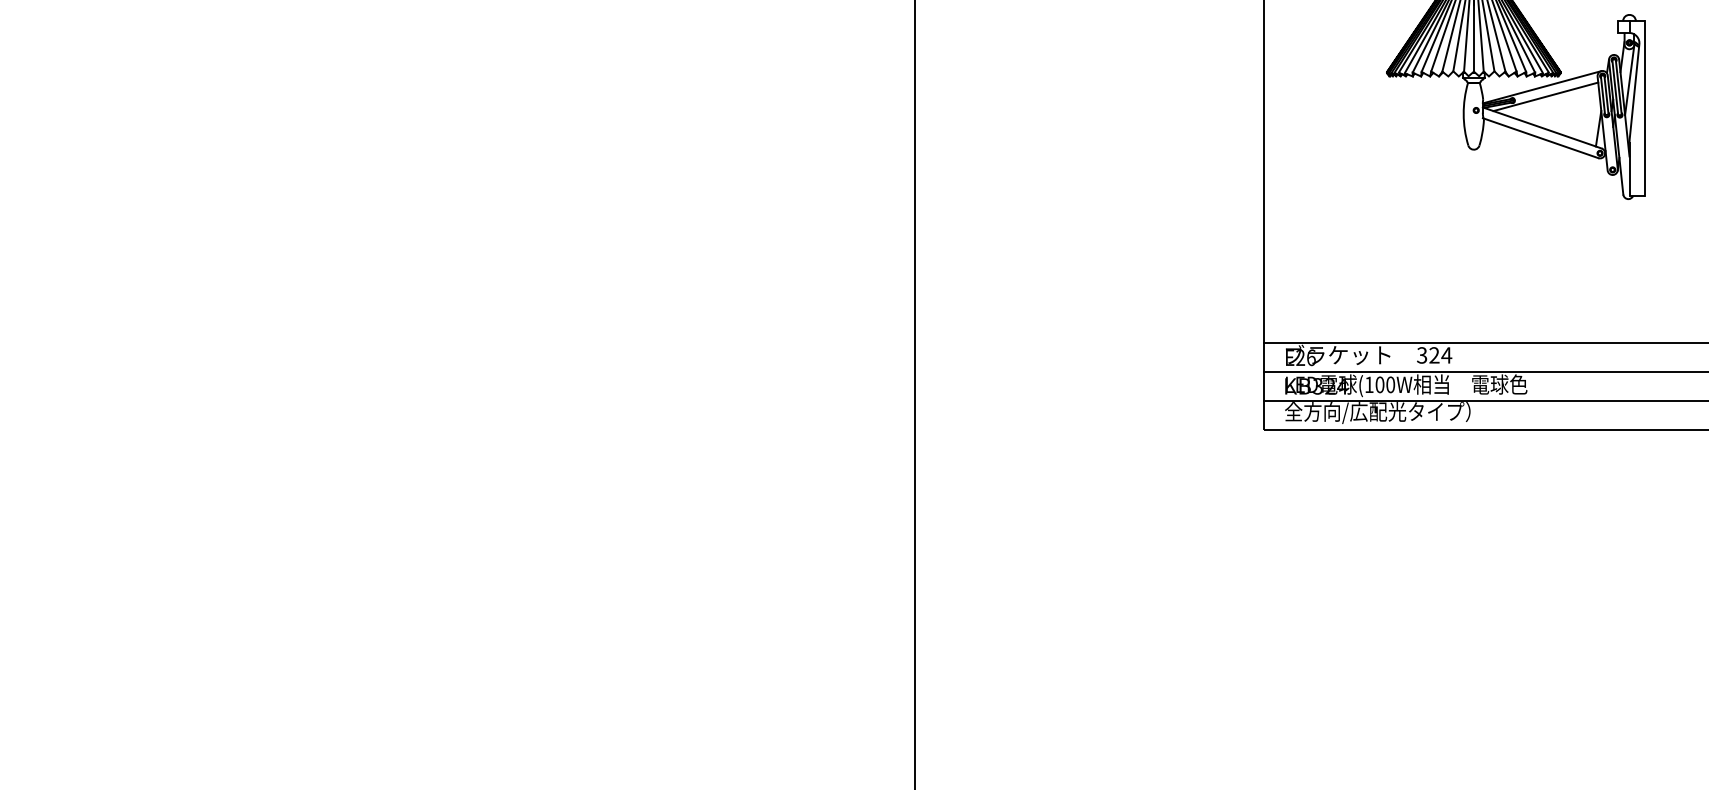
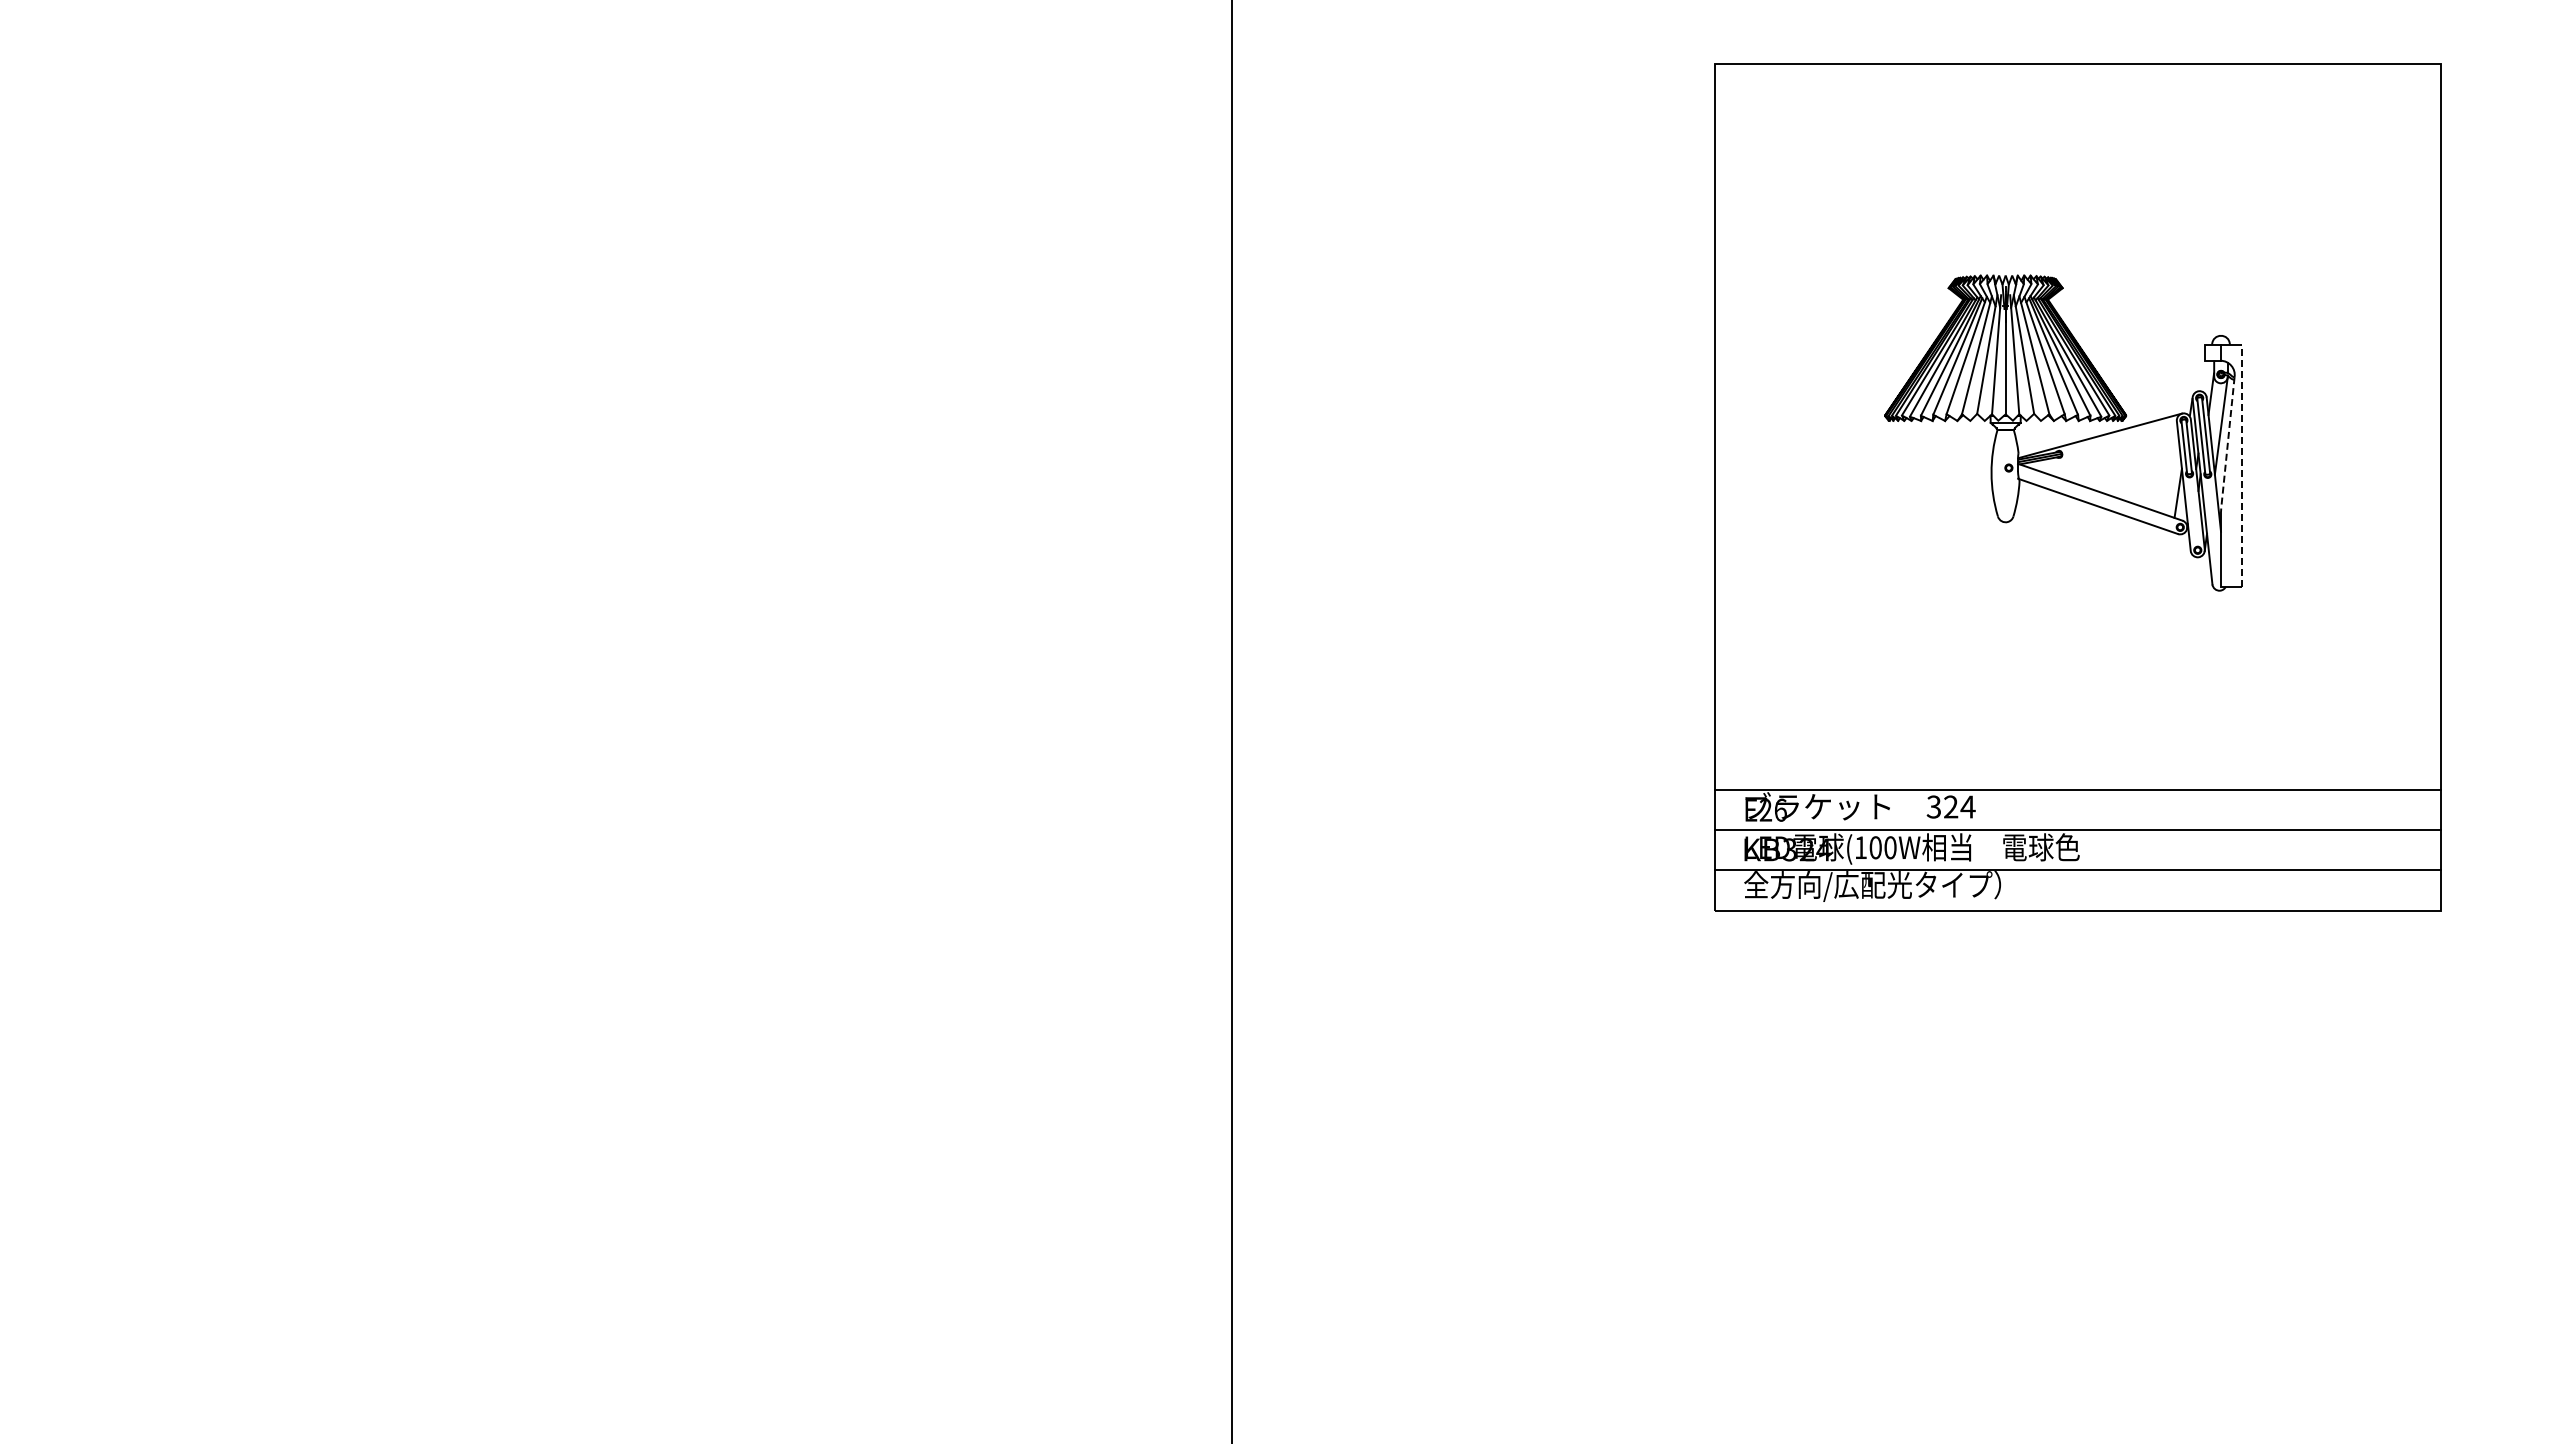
line: (1634, 94) -> (2227, 445), solid -> dashed
line: (1545, 96) -> (2104, 448), removed
line: (1644, 108) -> (2241, 465), solid -> dashed

